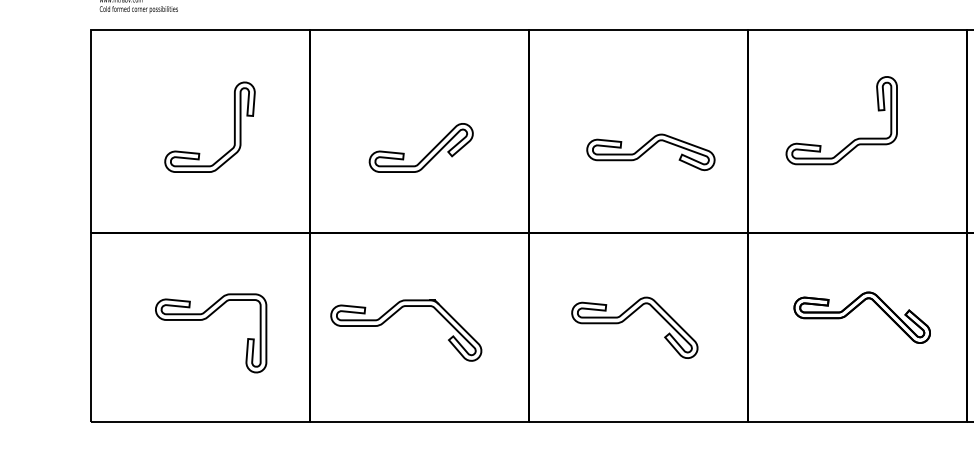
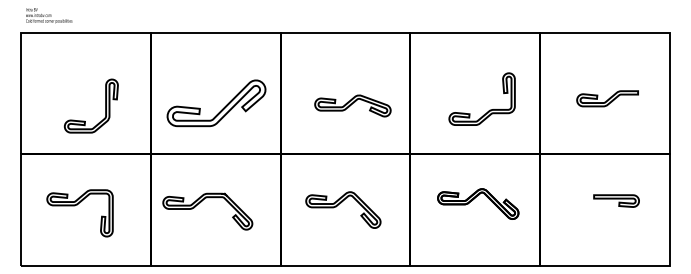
part: (233, 126) -> (105, 105), moved
part: (852, 139) -> (488, 110), moved
part: (420, 148) -> (216, 103), size x1.6
part: (206, 320) -> (77, 205), moved

